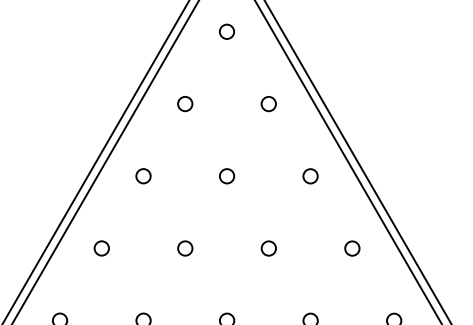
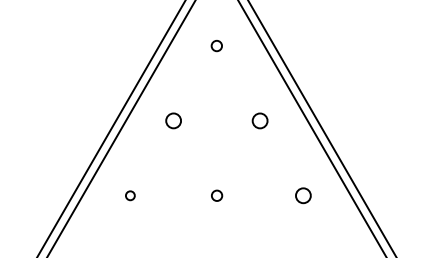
circle: (226, 31) -> (216, 45), size x0.7
circle: (143, 176) -> (130, 195), size x0.6
circle: (227, 176) -> (217, 195), size x0.7

